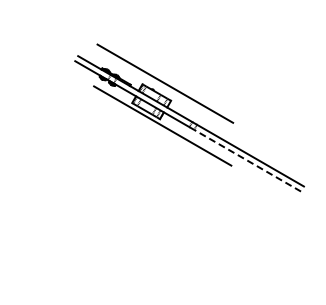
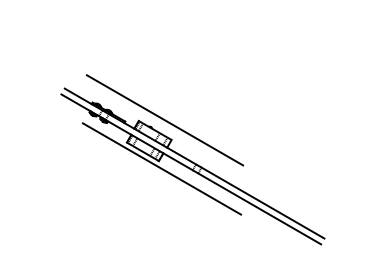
line: (247, 160) -> (259, 208), dashed -> solid

